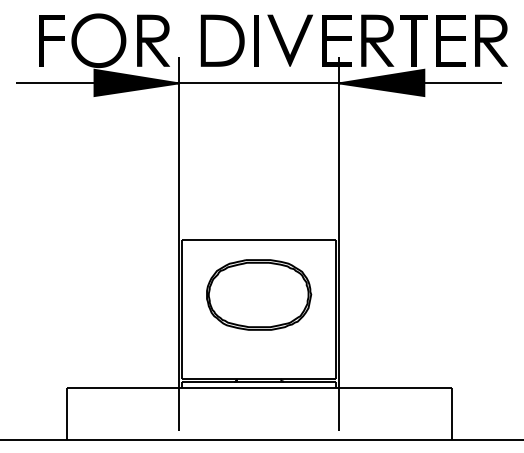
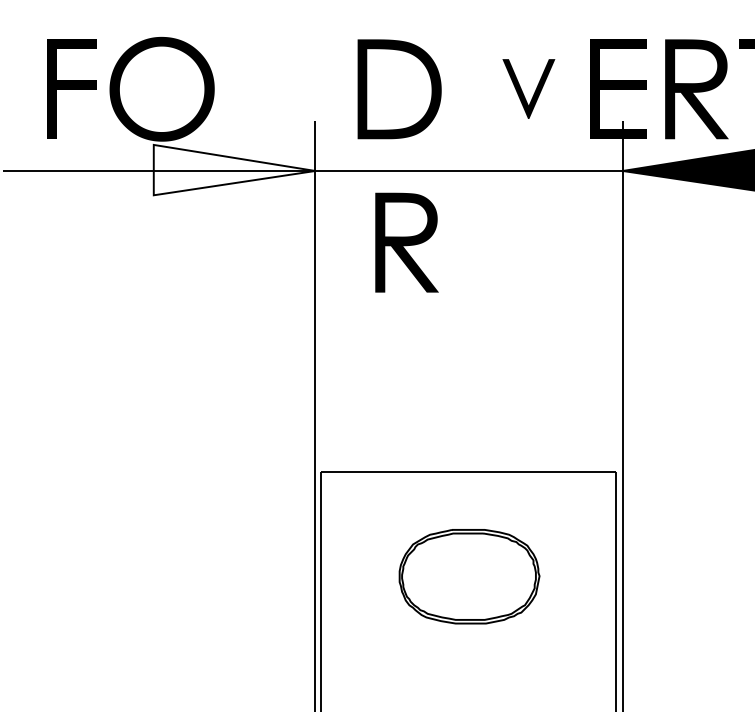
part: (153, 40) -> (406, 242), moved
fill: (256, 40) -> (464, 88), removed
part: (289, 40) -> (527, 88), size x0.6
fill: (136, 82) -> (234, 169), removed
part: (259, 294) -> (470, 575), size x0.7

